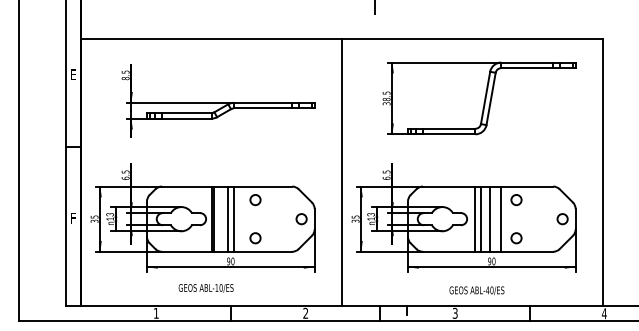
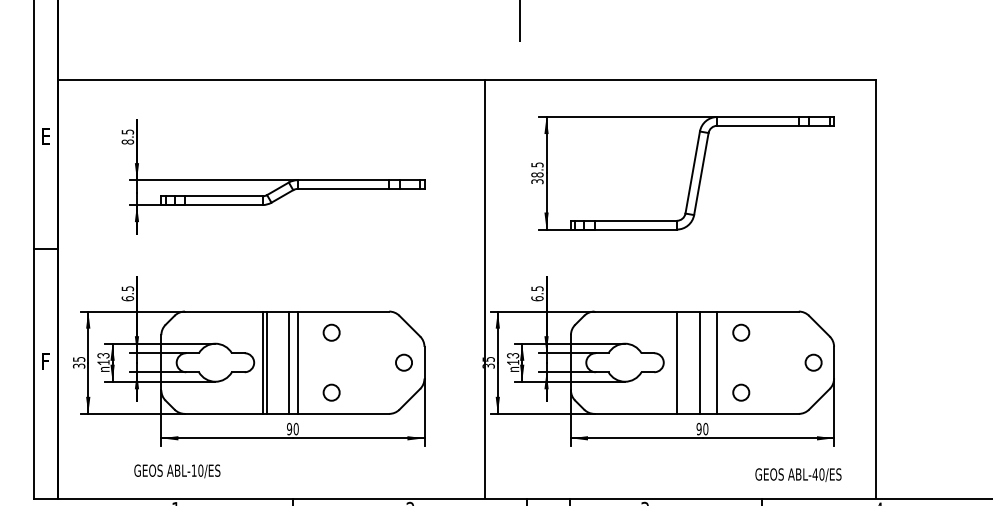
line: (342, 171) -> (485, 287), moved
line: (480, 218) -> (684, 361), removed
text: (205, 288) -> (176, 471), moved
text: (476, 290) -> (797, 474), moved

